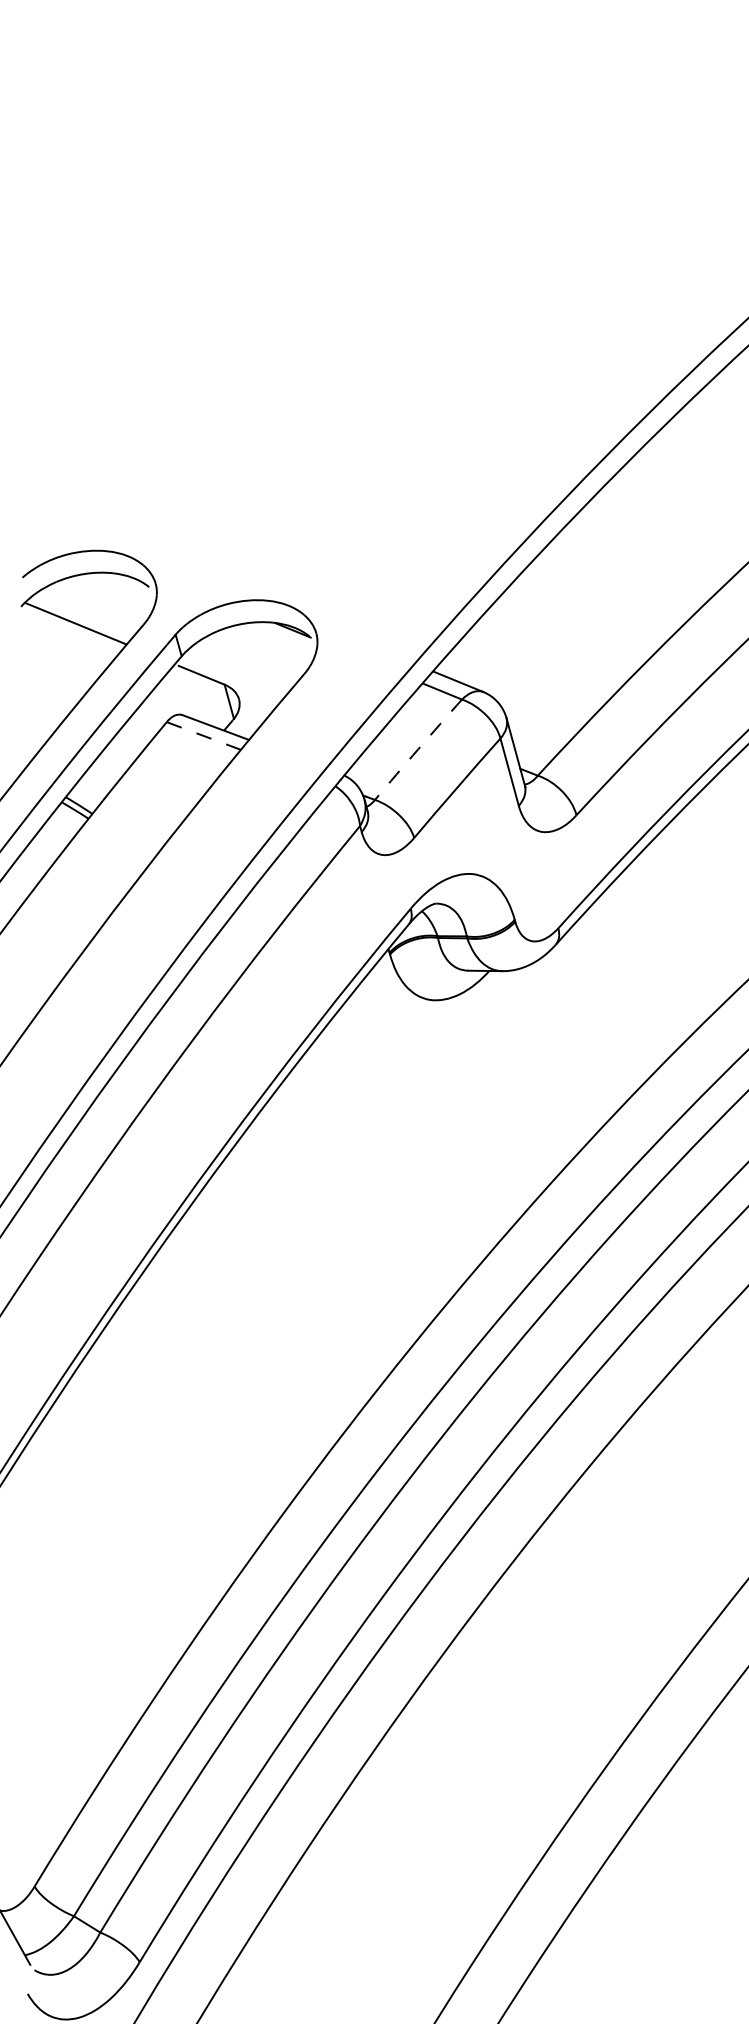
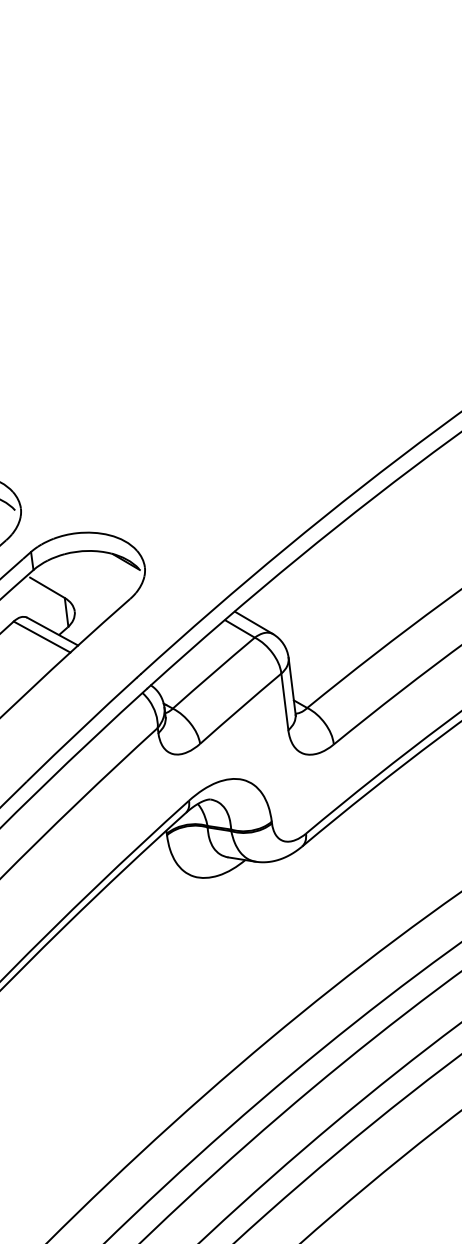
line: (203, 736) -> (41, 637), dashed -> solid
arc: (418, 749) -> (213, 672), dashed -> solid

